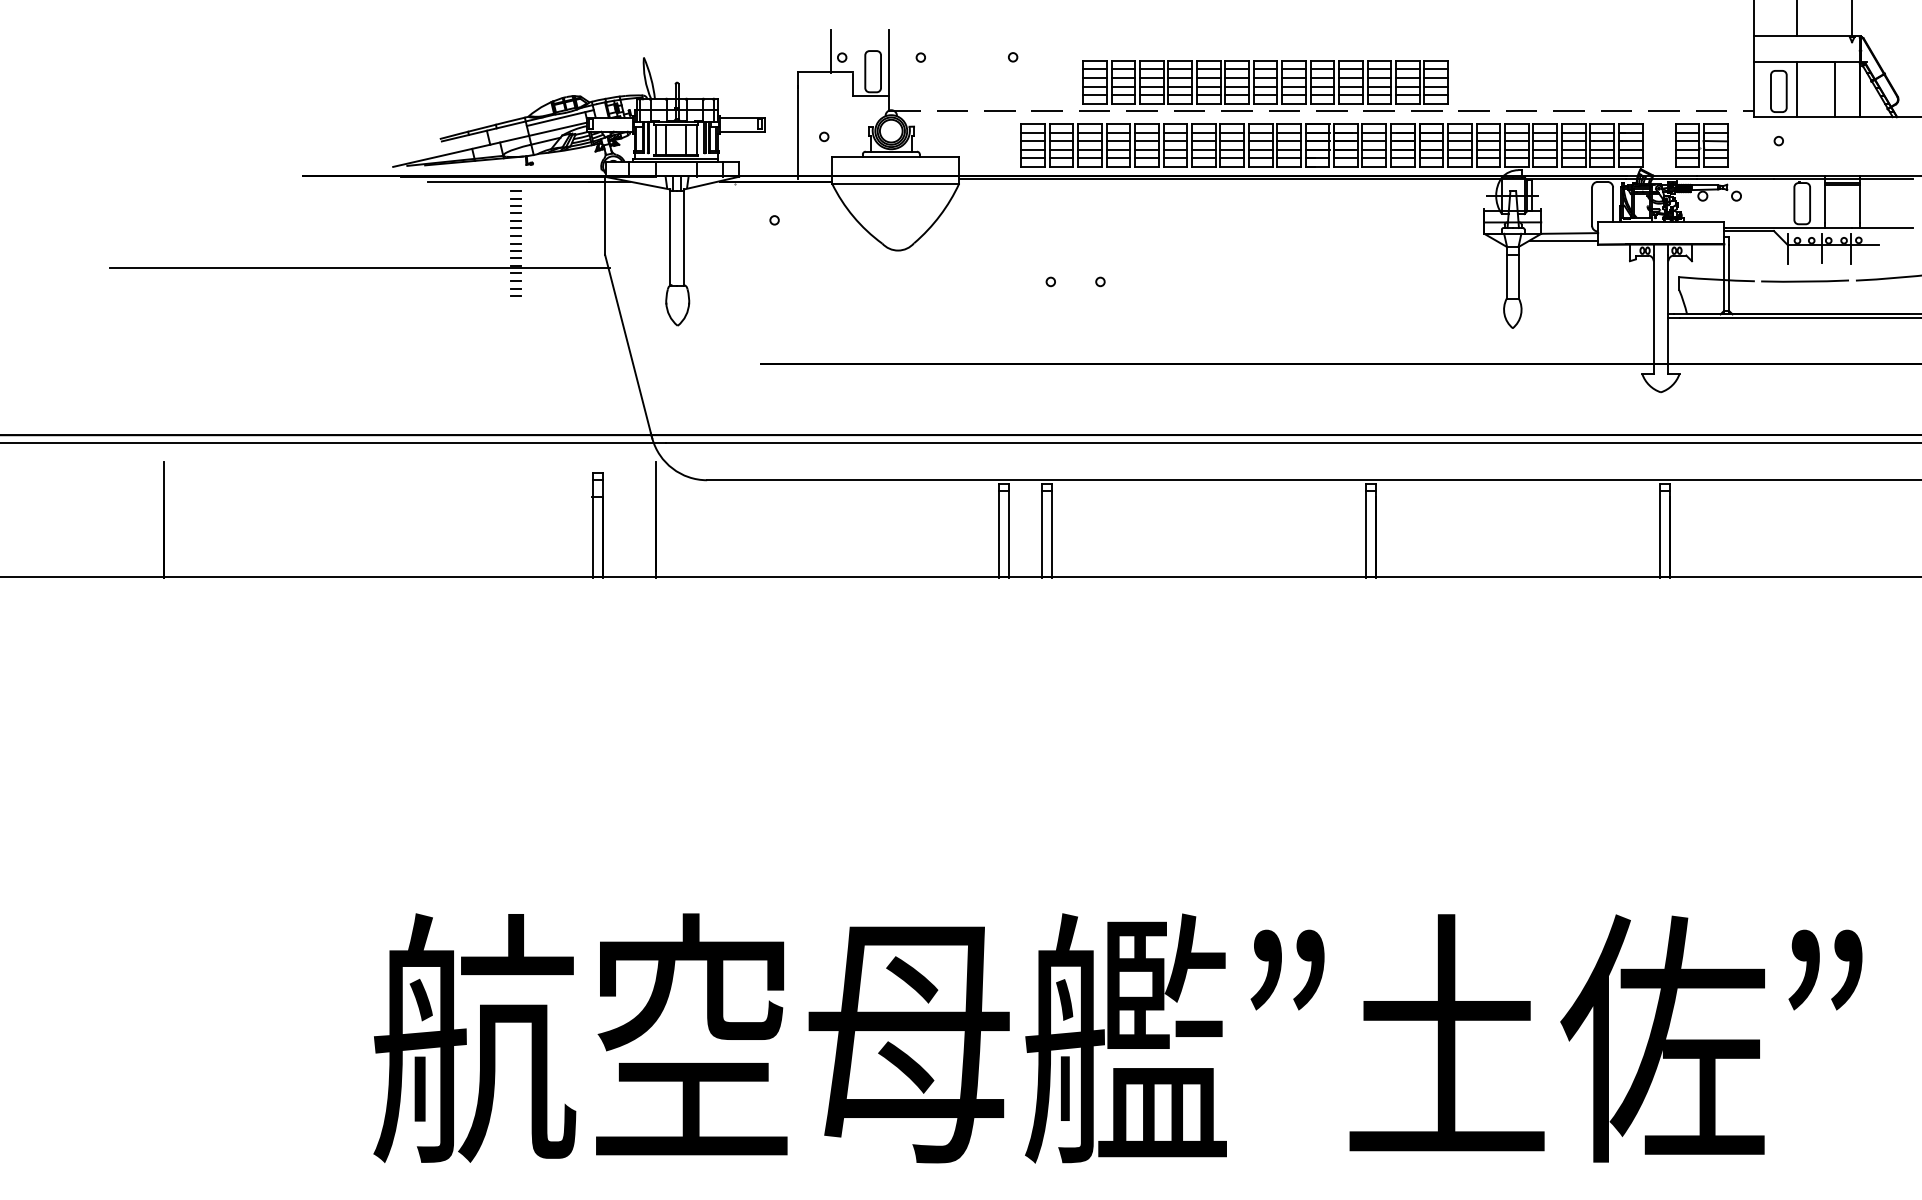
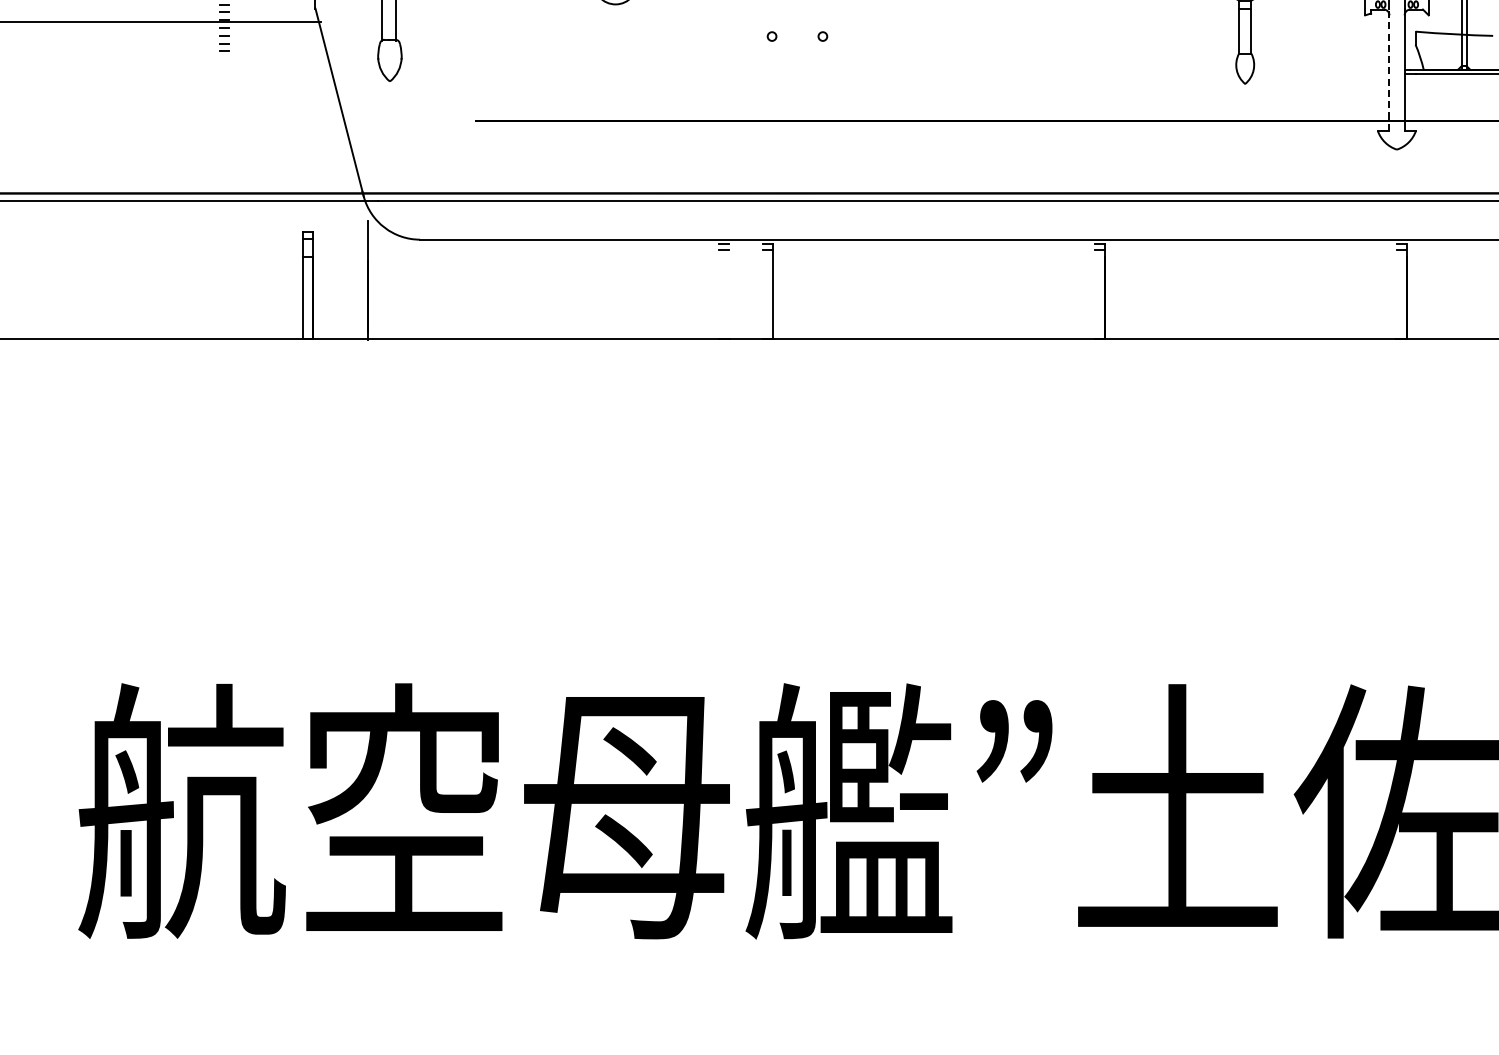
line: (1653, 314) -> (1389, 69), solid -> dashed
line: (999, 530) -> (719, 291), removed
line: (1009, 530) -> (729, 291), removed
line: (1042, 530) -> (763, 291), removed
line: (1365, 530) -> (1094, 291), removed
line: (1660, 530) -> (1396, 291), removed

